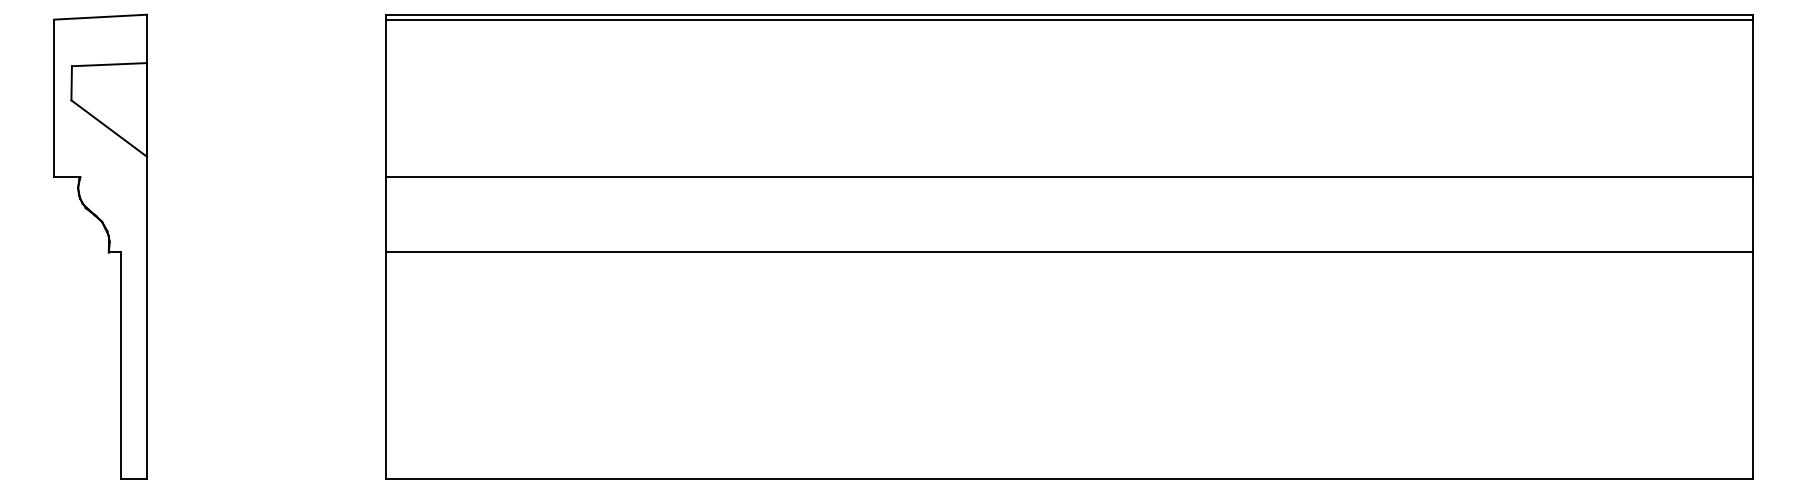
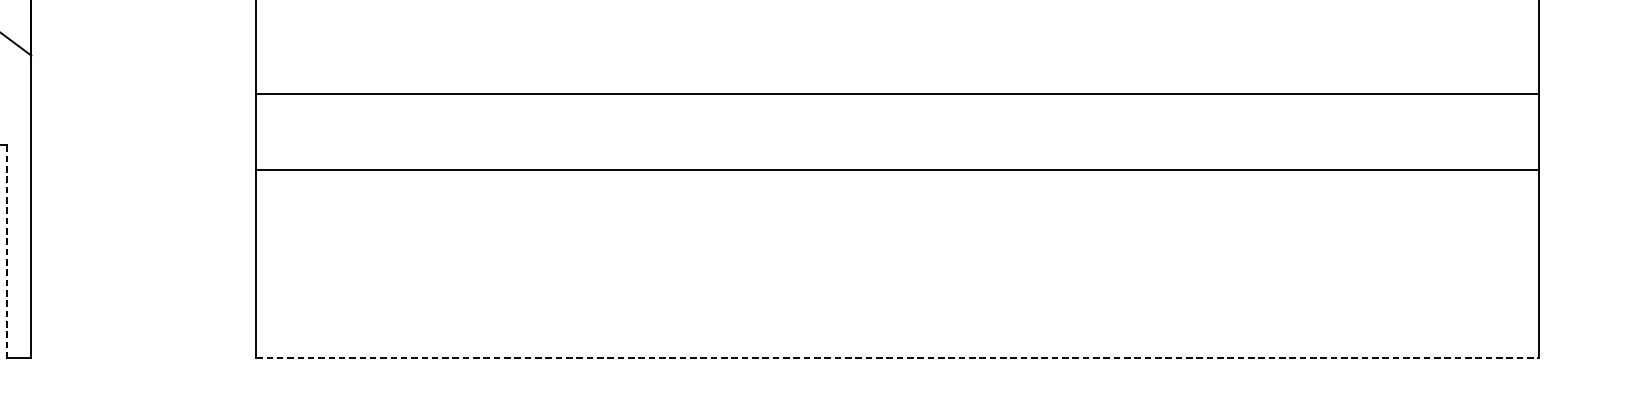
line: (1069, 177) -> (897, 93), moved
line: (1069, 252) -> (897, 169), moved
line: (121, 366) -> (7, 252), solid -> dashed
line: (1070, 479) -> (898, 358), solid -> dashed

